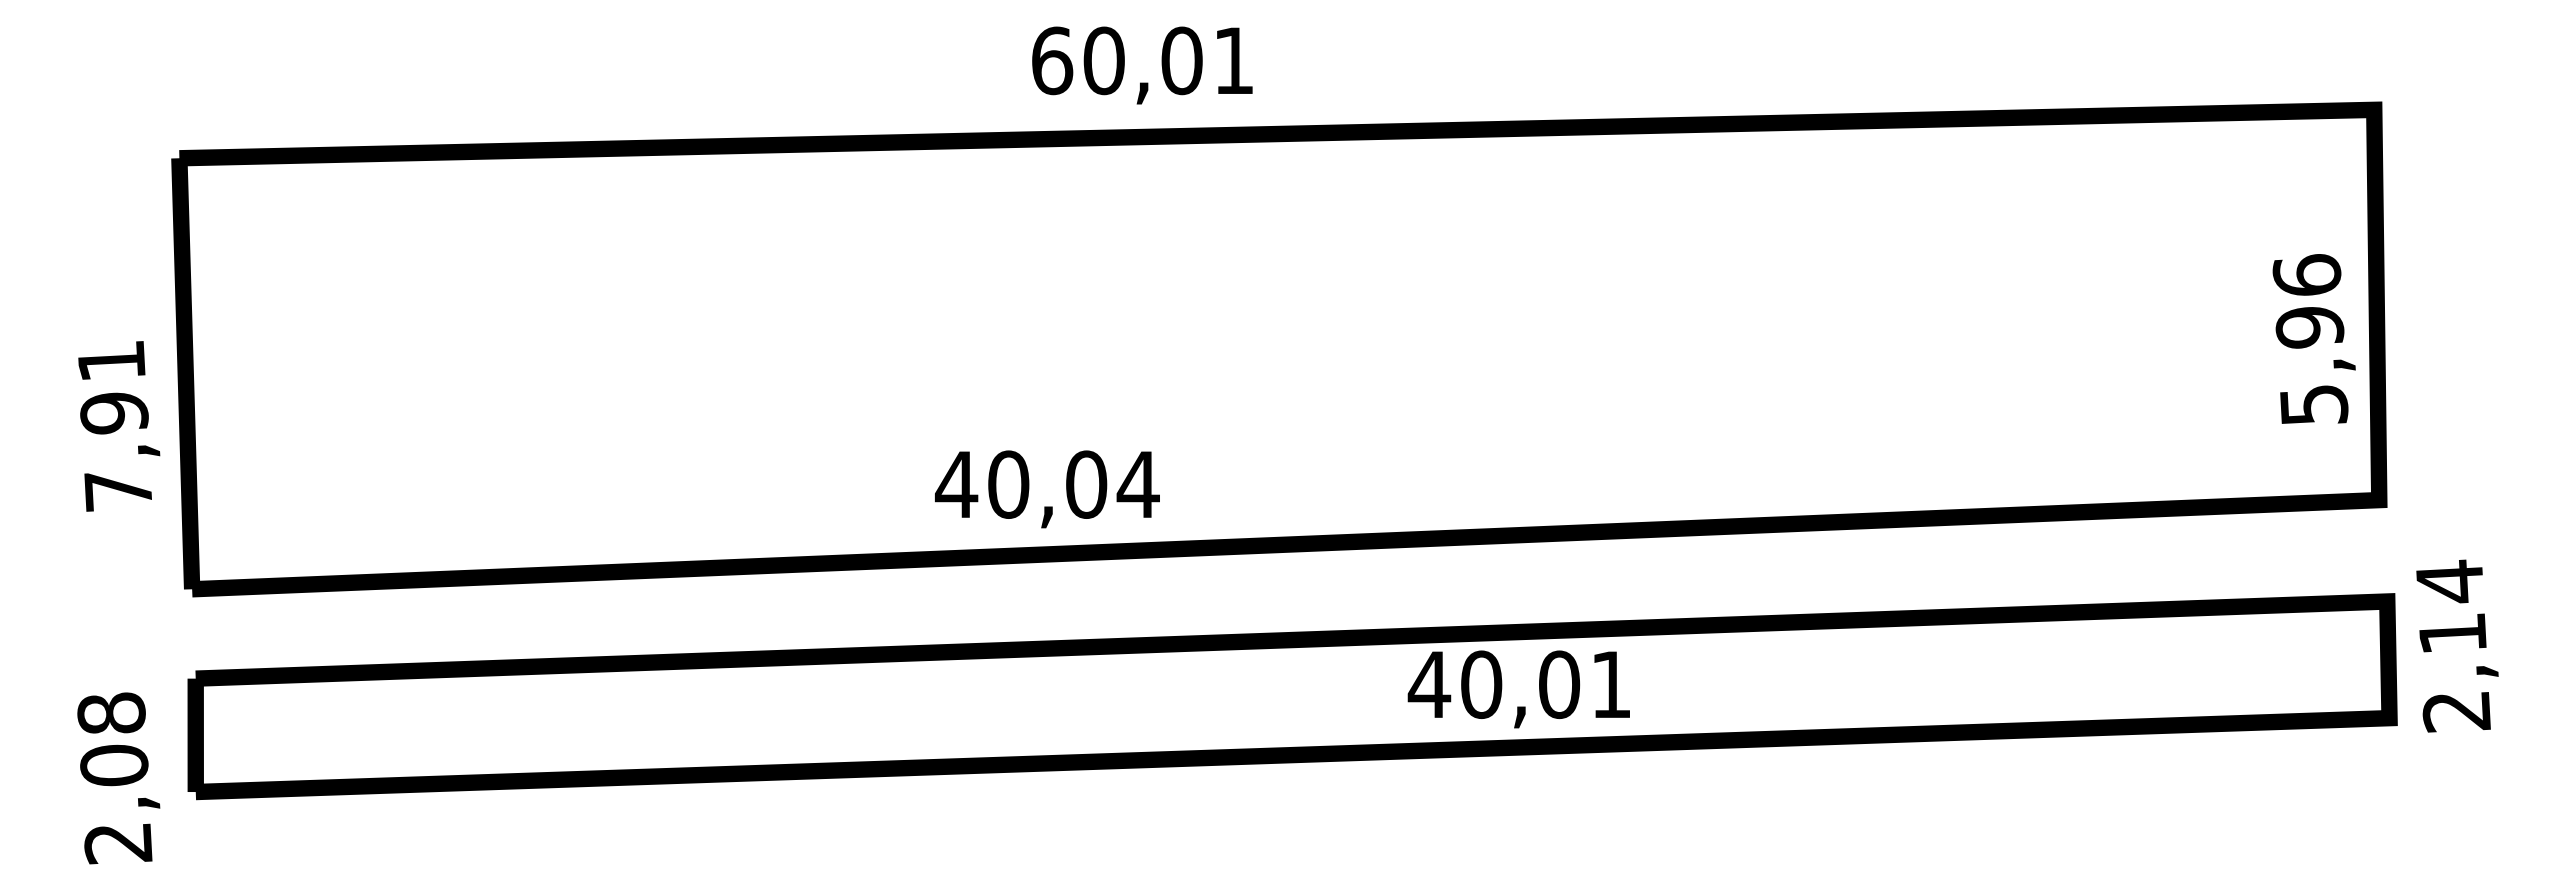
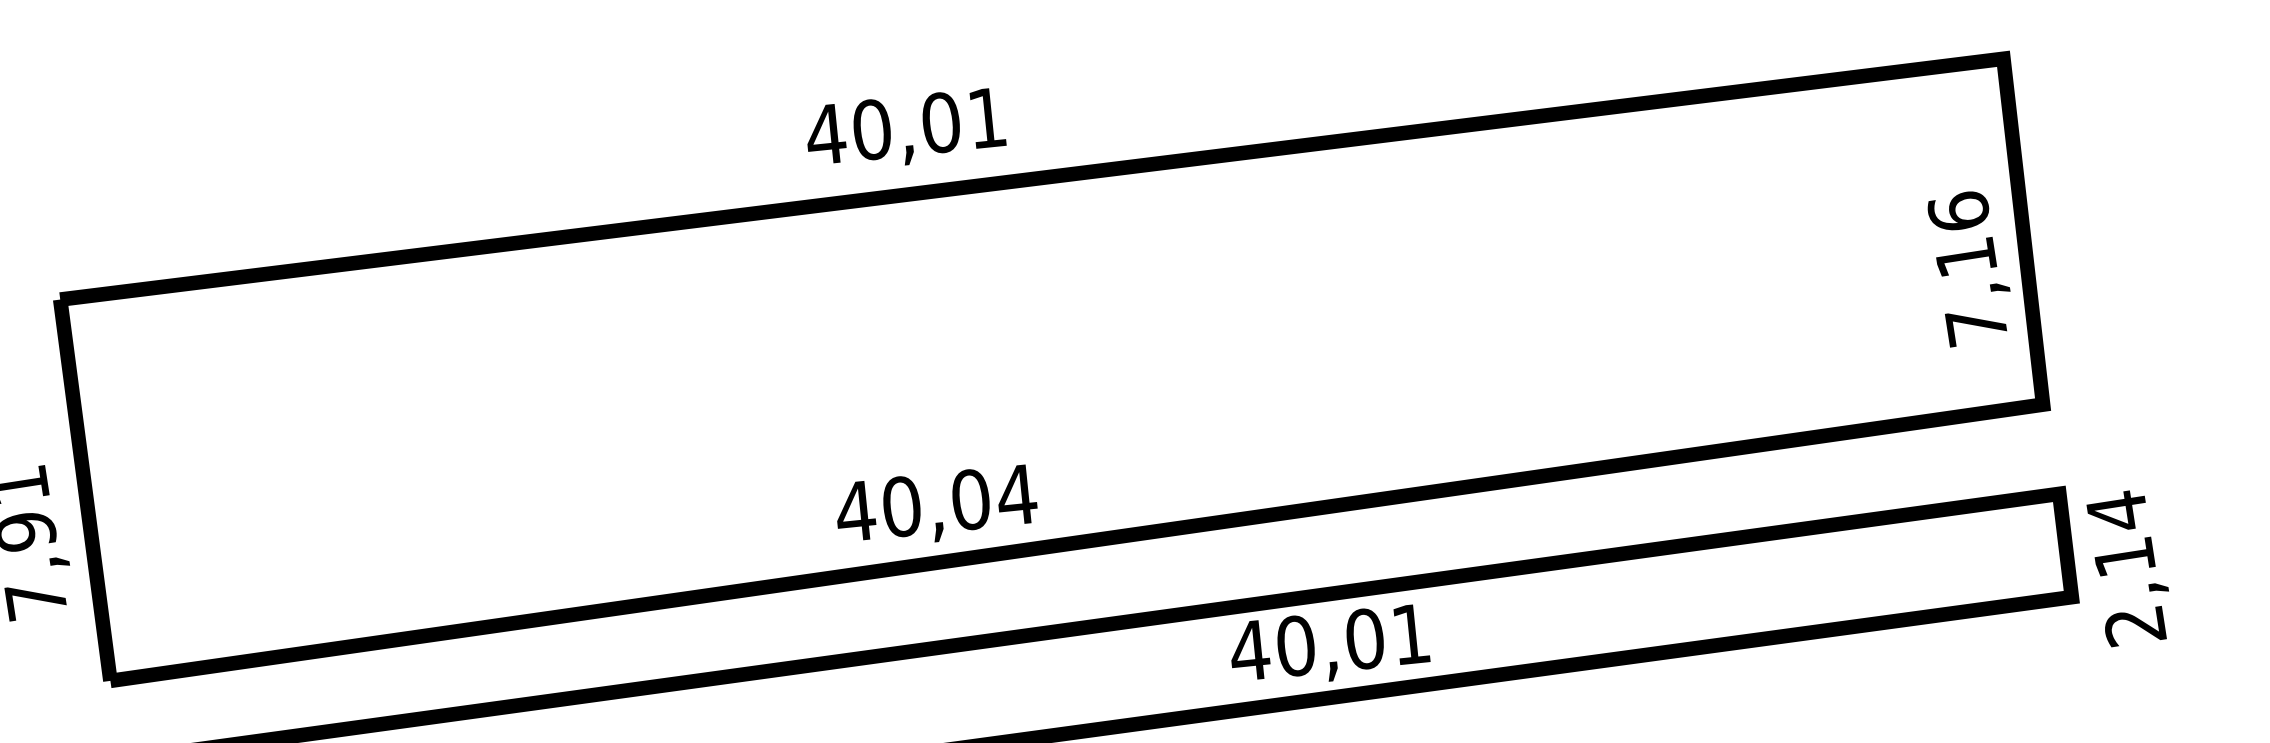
text: (1051, 60) -> (825, 134), 60,01 -> 40,01
text: (2311, 366) -> (1970, 292), 5,96 -> 7,16
text: (1047, 489) -> (936, 507), moved
text: (2457, 645) -> (2129, 567), moved
text: (1518, 689) -> (1329, 646), moved

